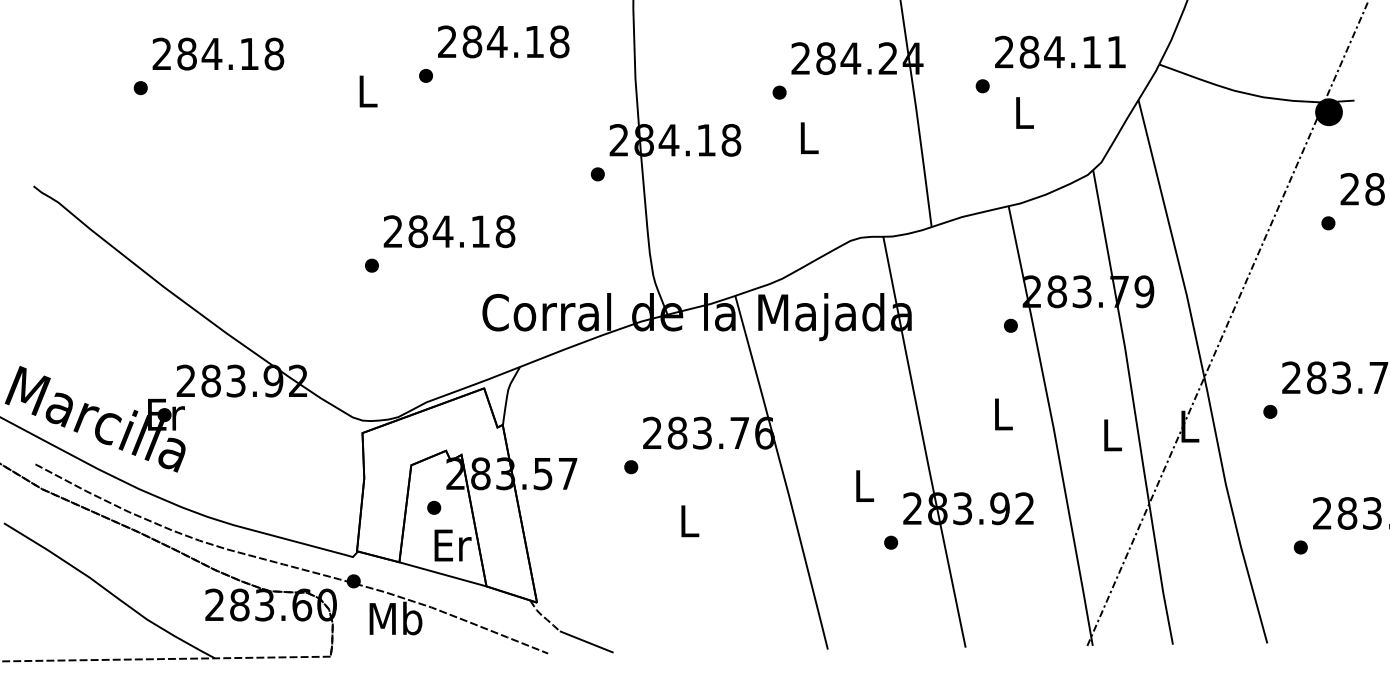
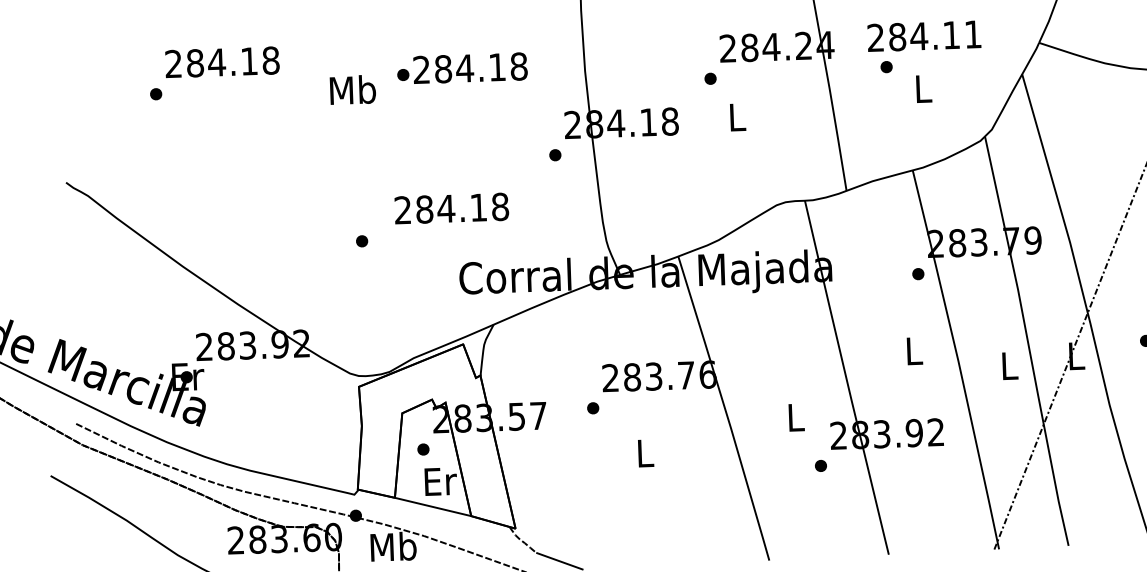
text: (503, 41) -> (470, 67), moved
text: (1060, 51) -> (924, 35), moved
text: (367, 90) -> (352, 89), L -> Mb
text: (449, 231) -> (451, 208), moved

